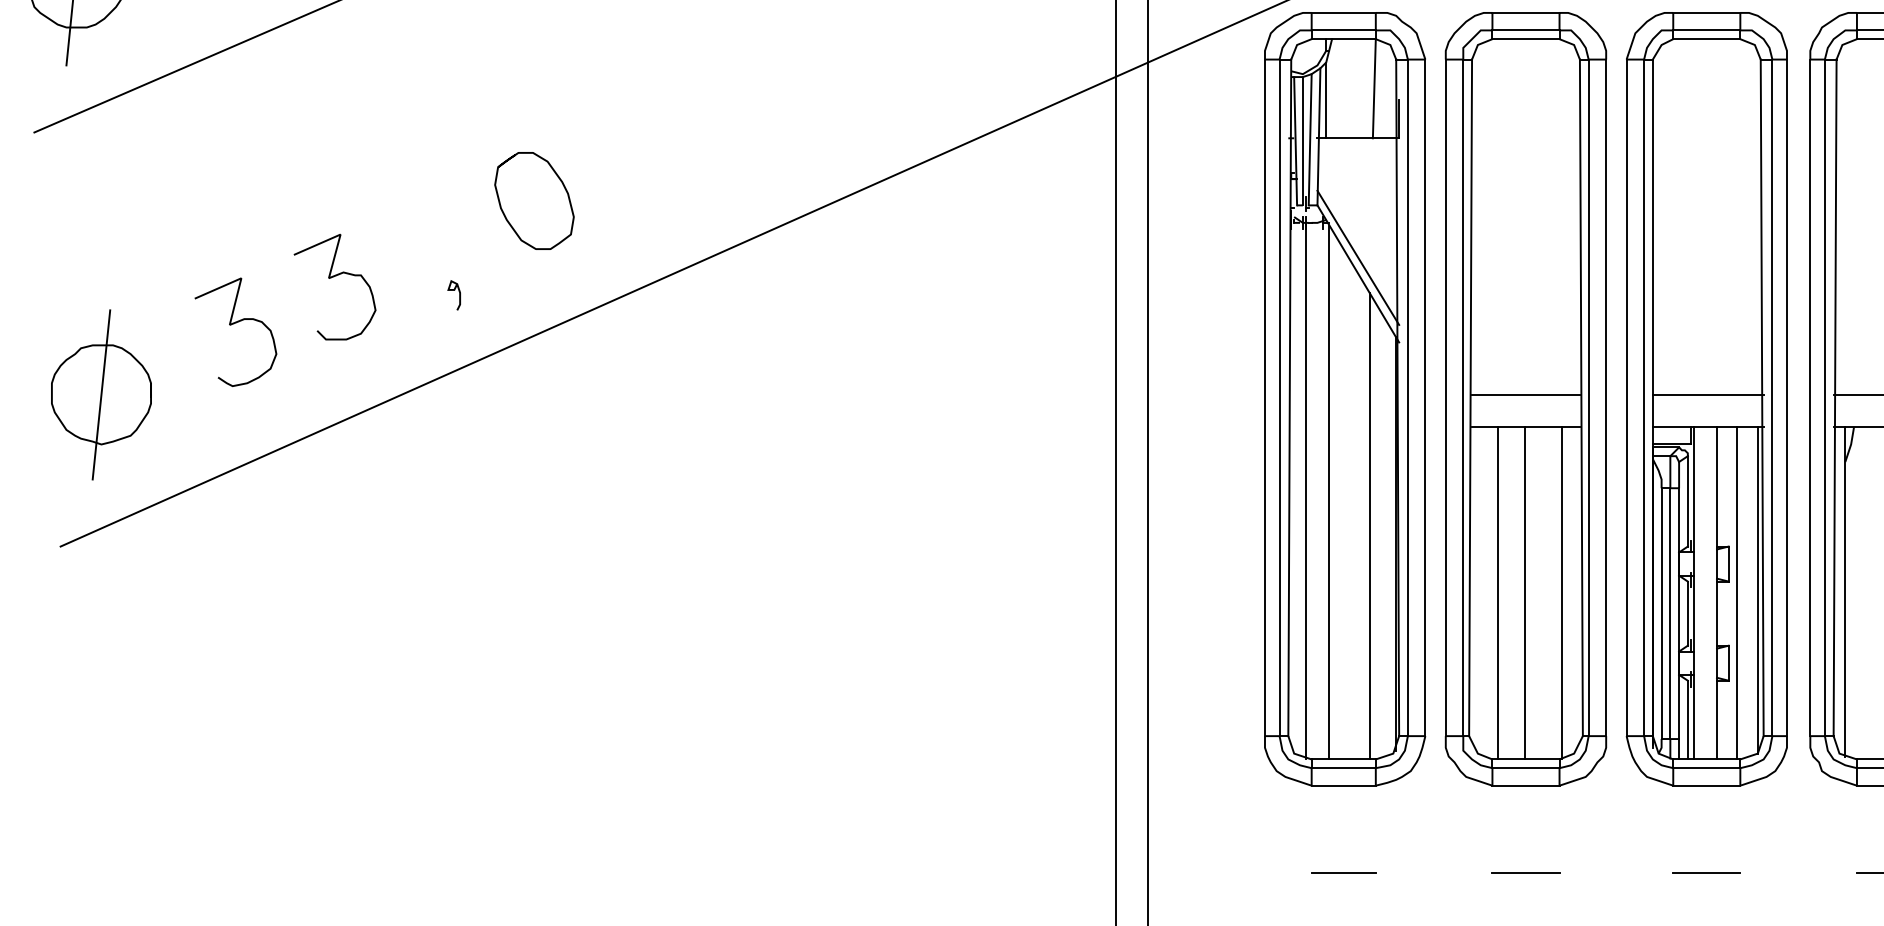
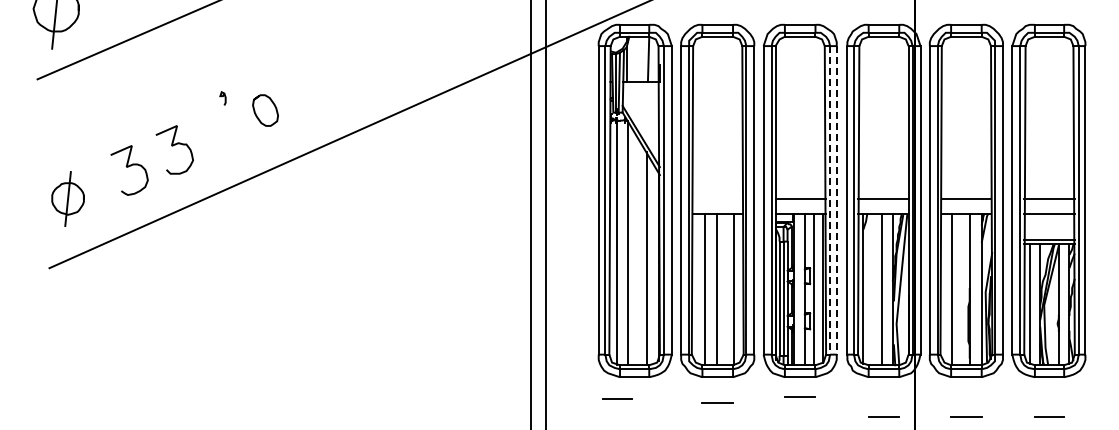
part: (534, 200) -> (265, 110), size x0.7
curve: (453, 292) -> (222, 97), moved
part: (100, 393) -> (67, 198), size x0.7
line: (1525, 395) -> (717, 199), removed
line: (1773, 398) -> (830, 200), solid -> dashed
line: (1786, 398) -> (836, 200), solid -> dashed
line: (1343, 871) -> (617, 398), moved
line: (1525, 871) -> (717, 402), moved
line: (1705, 871) -> (799, 396), moved

